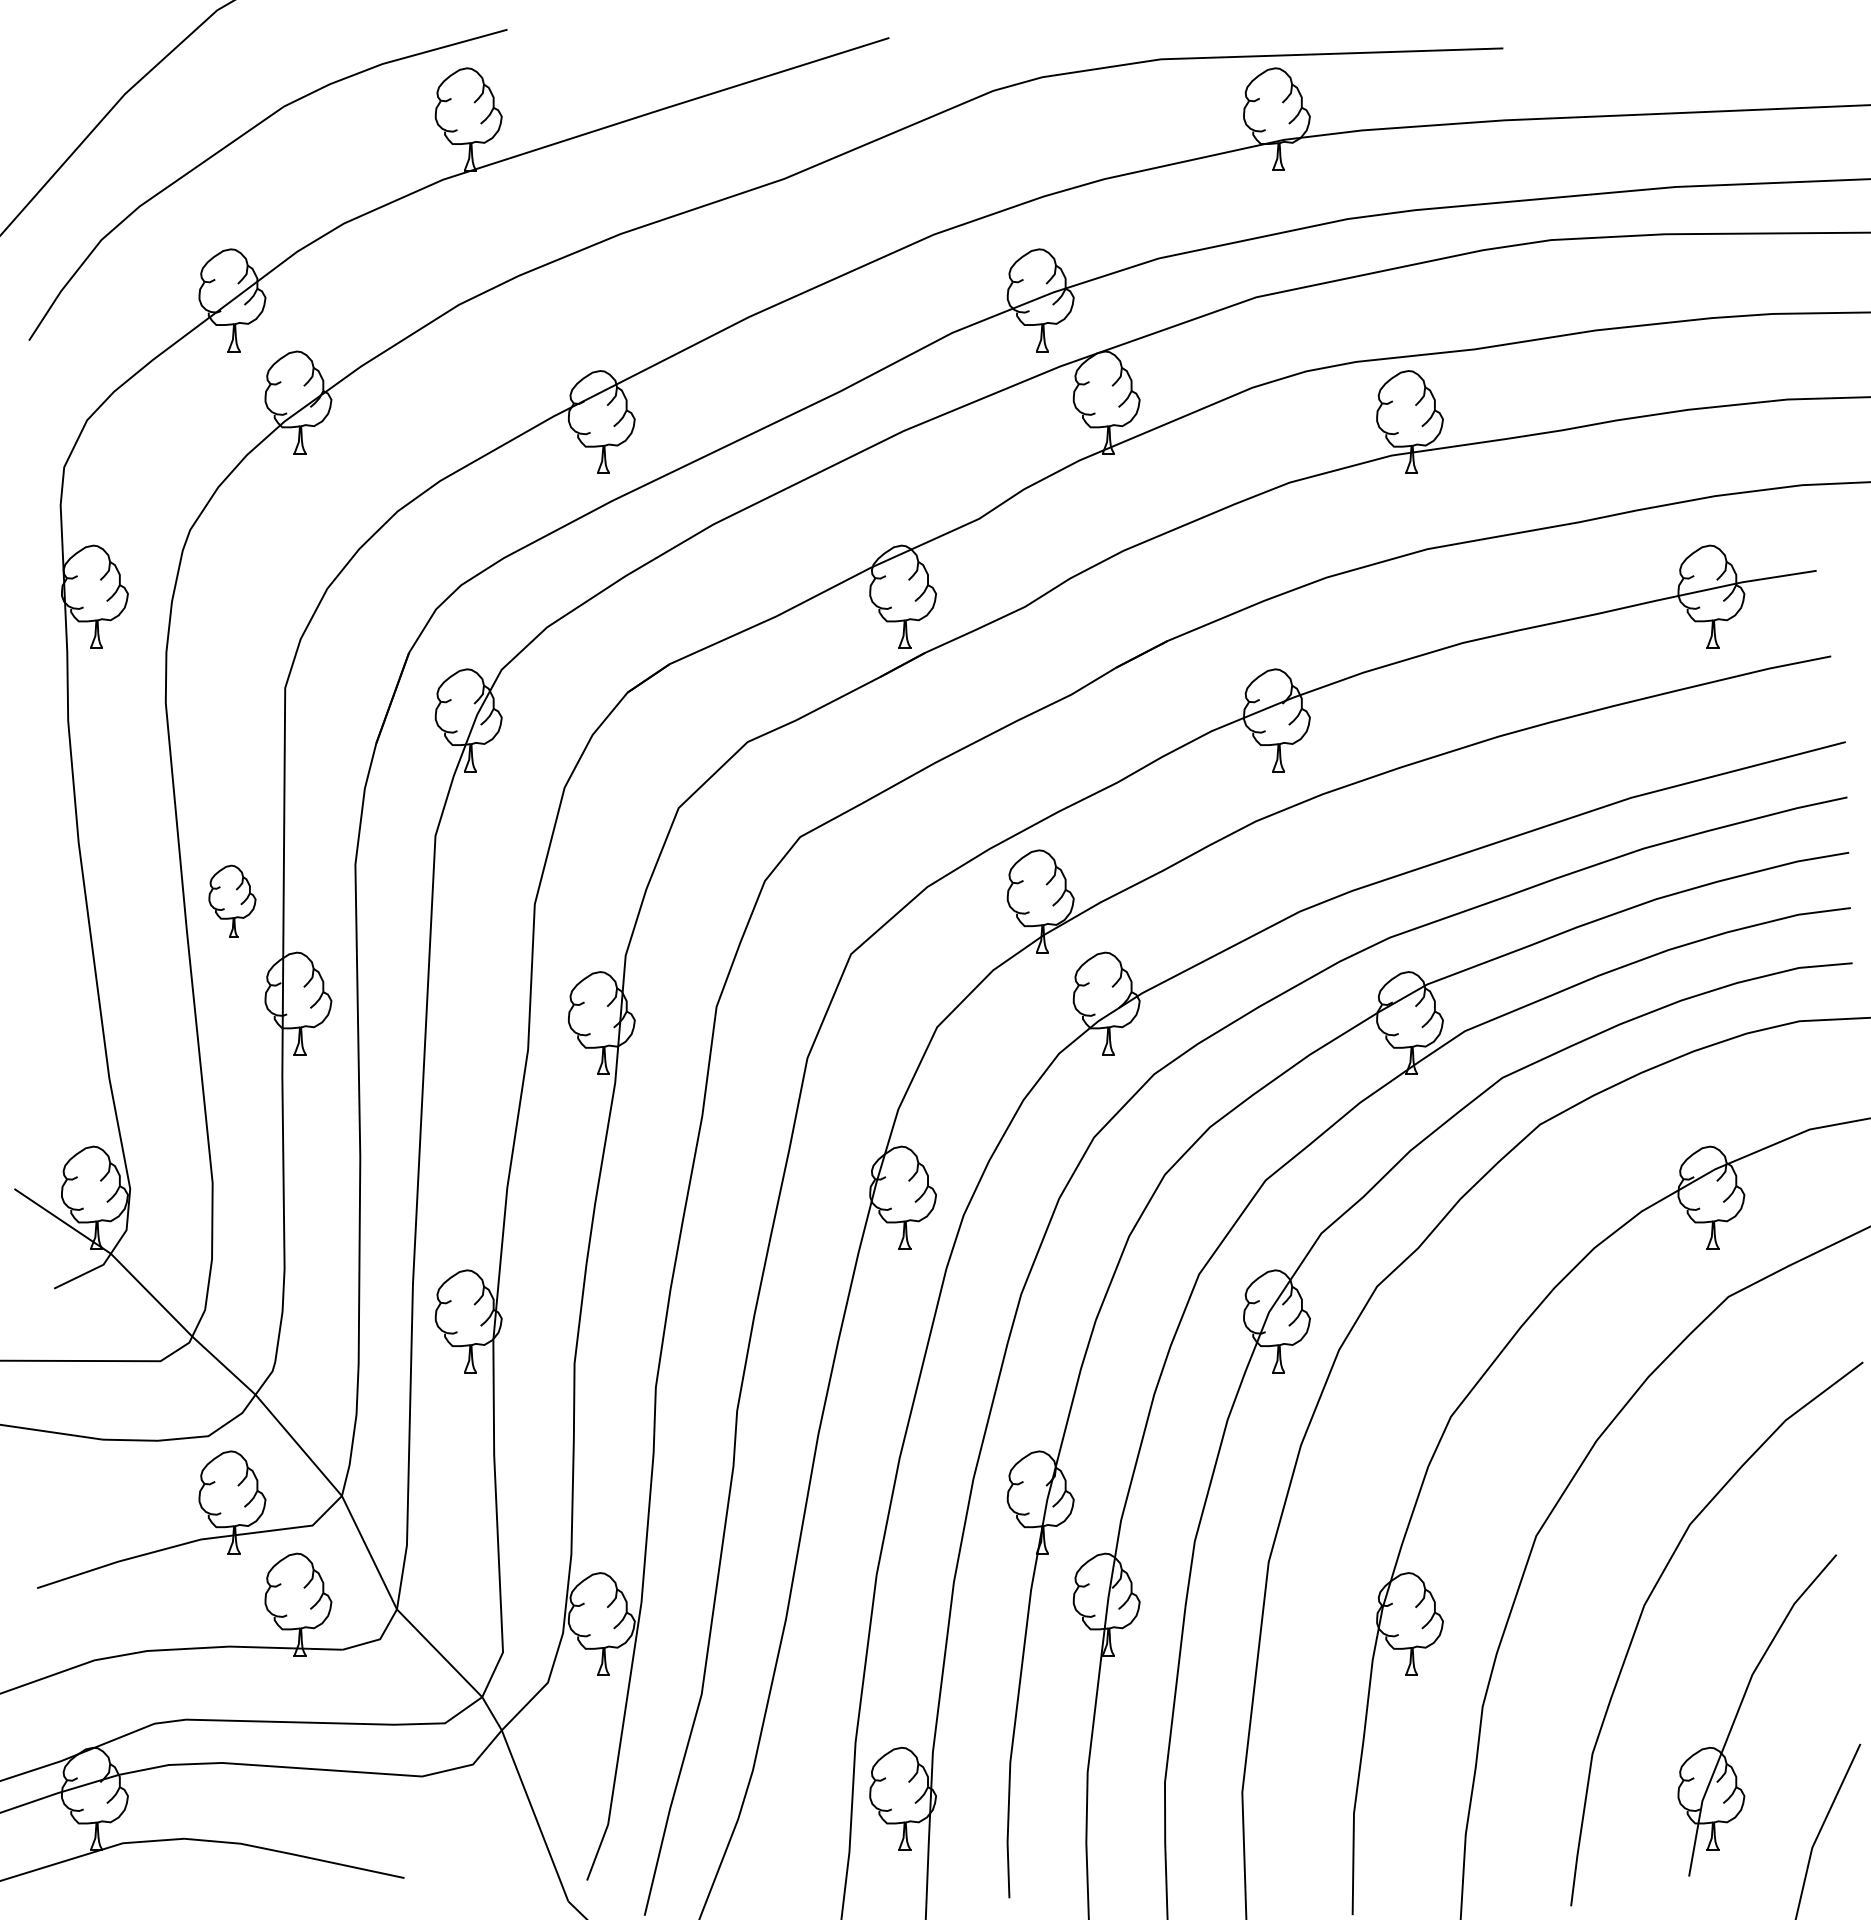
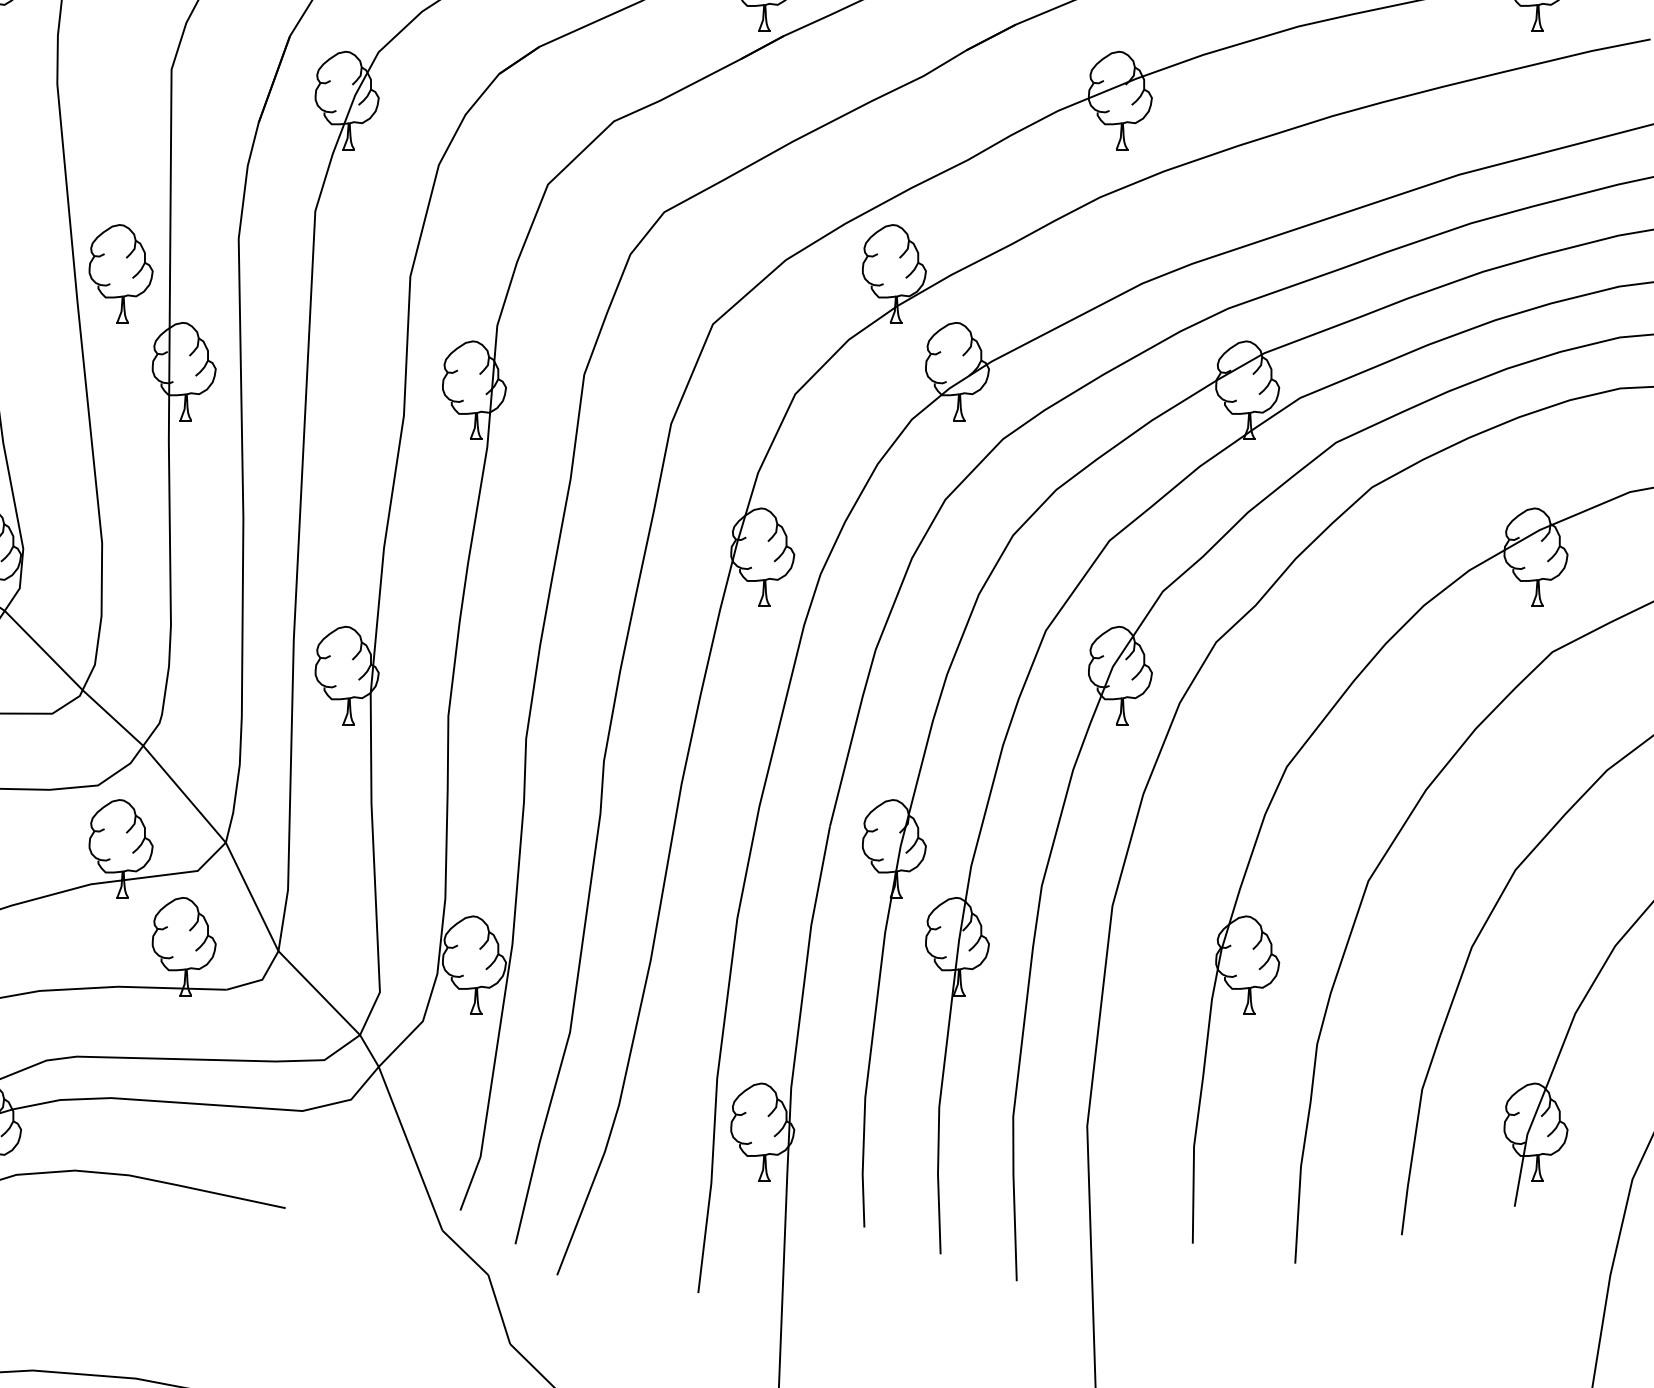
part: (232, 901) -> (121, 273), size x1.43

